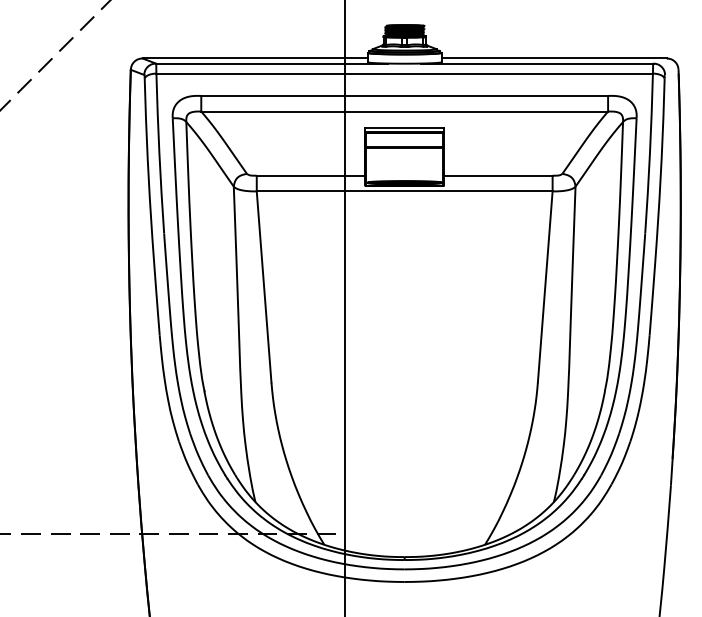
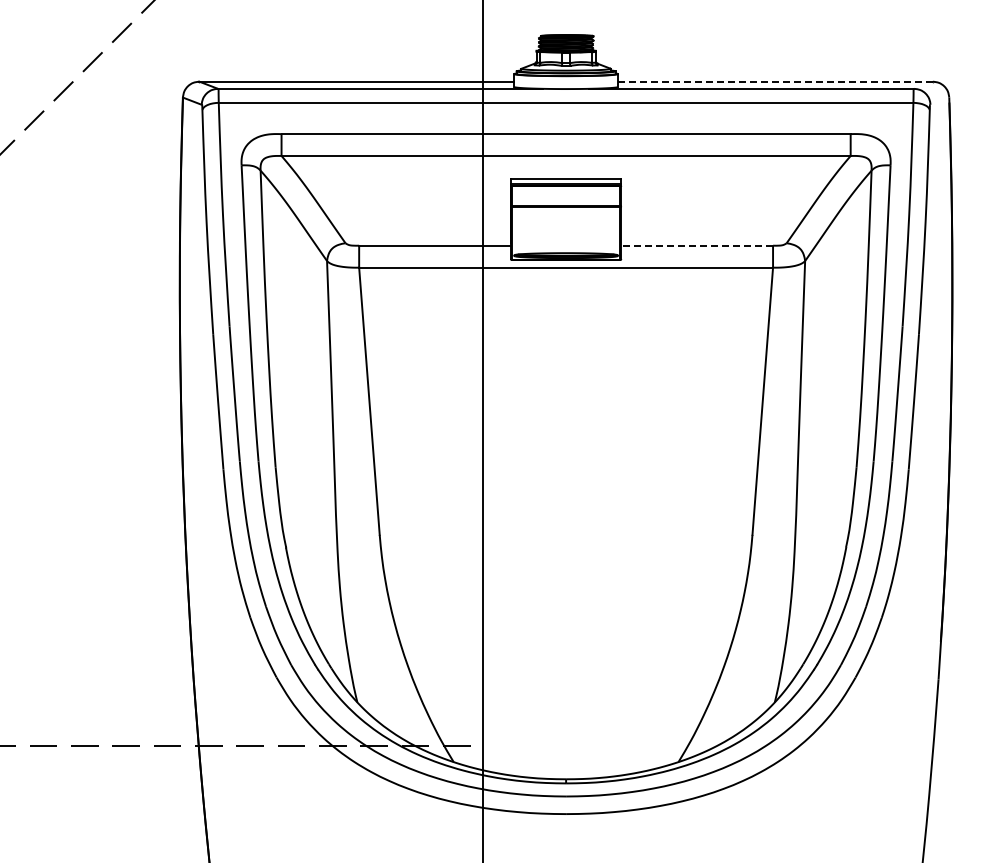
line: (553, 58) -> (774, 81), solid -> dashed
line: (498, 175) -> (697, 245), solid -> dashed

